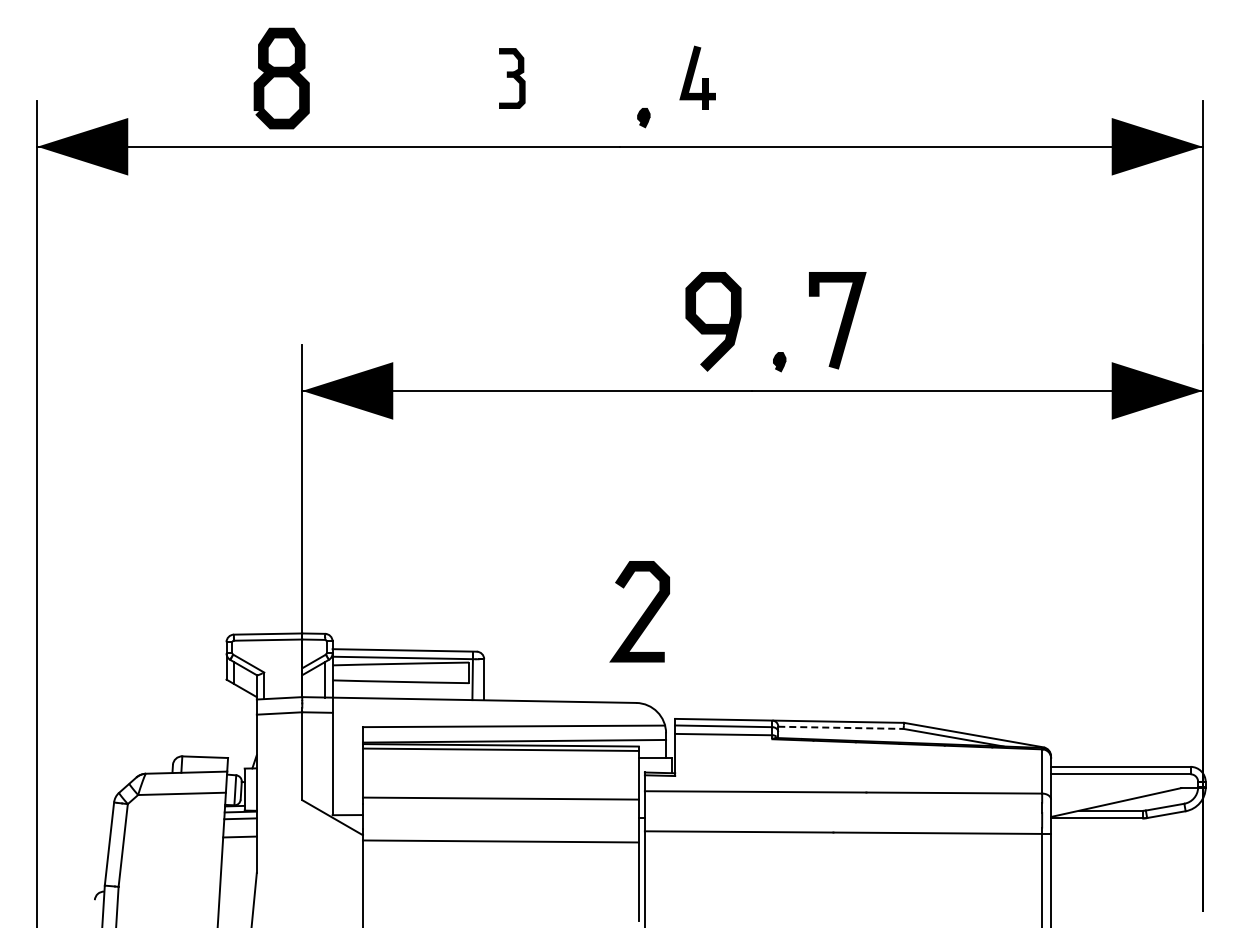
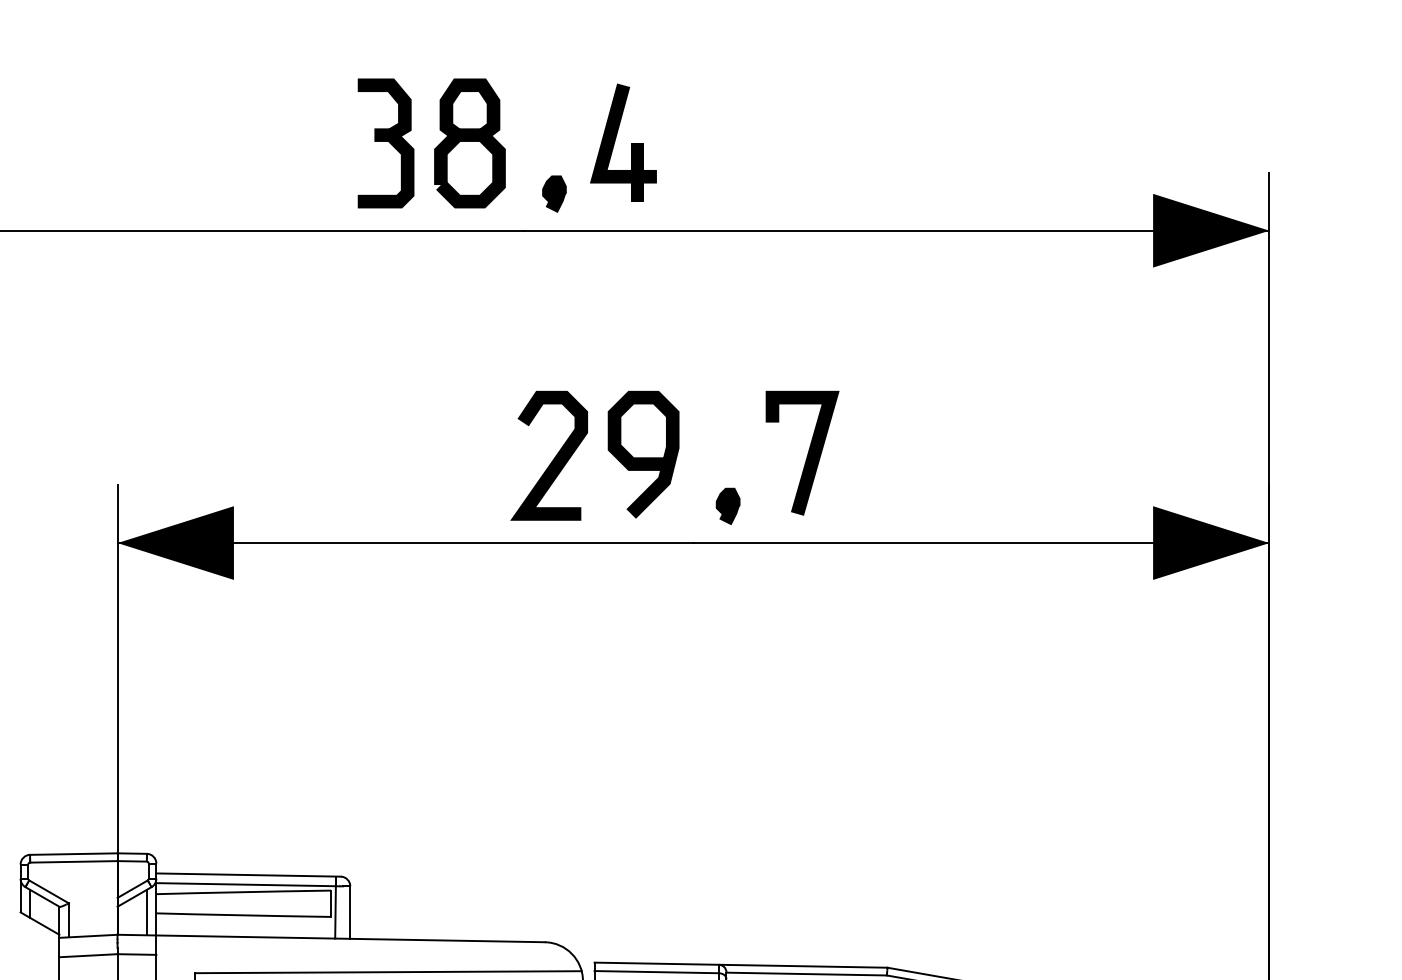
part: (697, 77) -> (623, 142), size x1.43
part: (281, 78) -> (469, 143), moved
part: (512, 78) -> (386, 143), size x1.67
part: (643, 117) -> (554, 193), size x1.43
part: (779, 361) -> (728, 505), size x1.43
curve: (642, 614) -> (552, 459), moved
line: (840, 727) -> (806, 973), dashed -> solid

